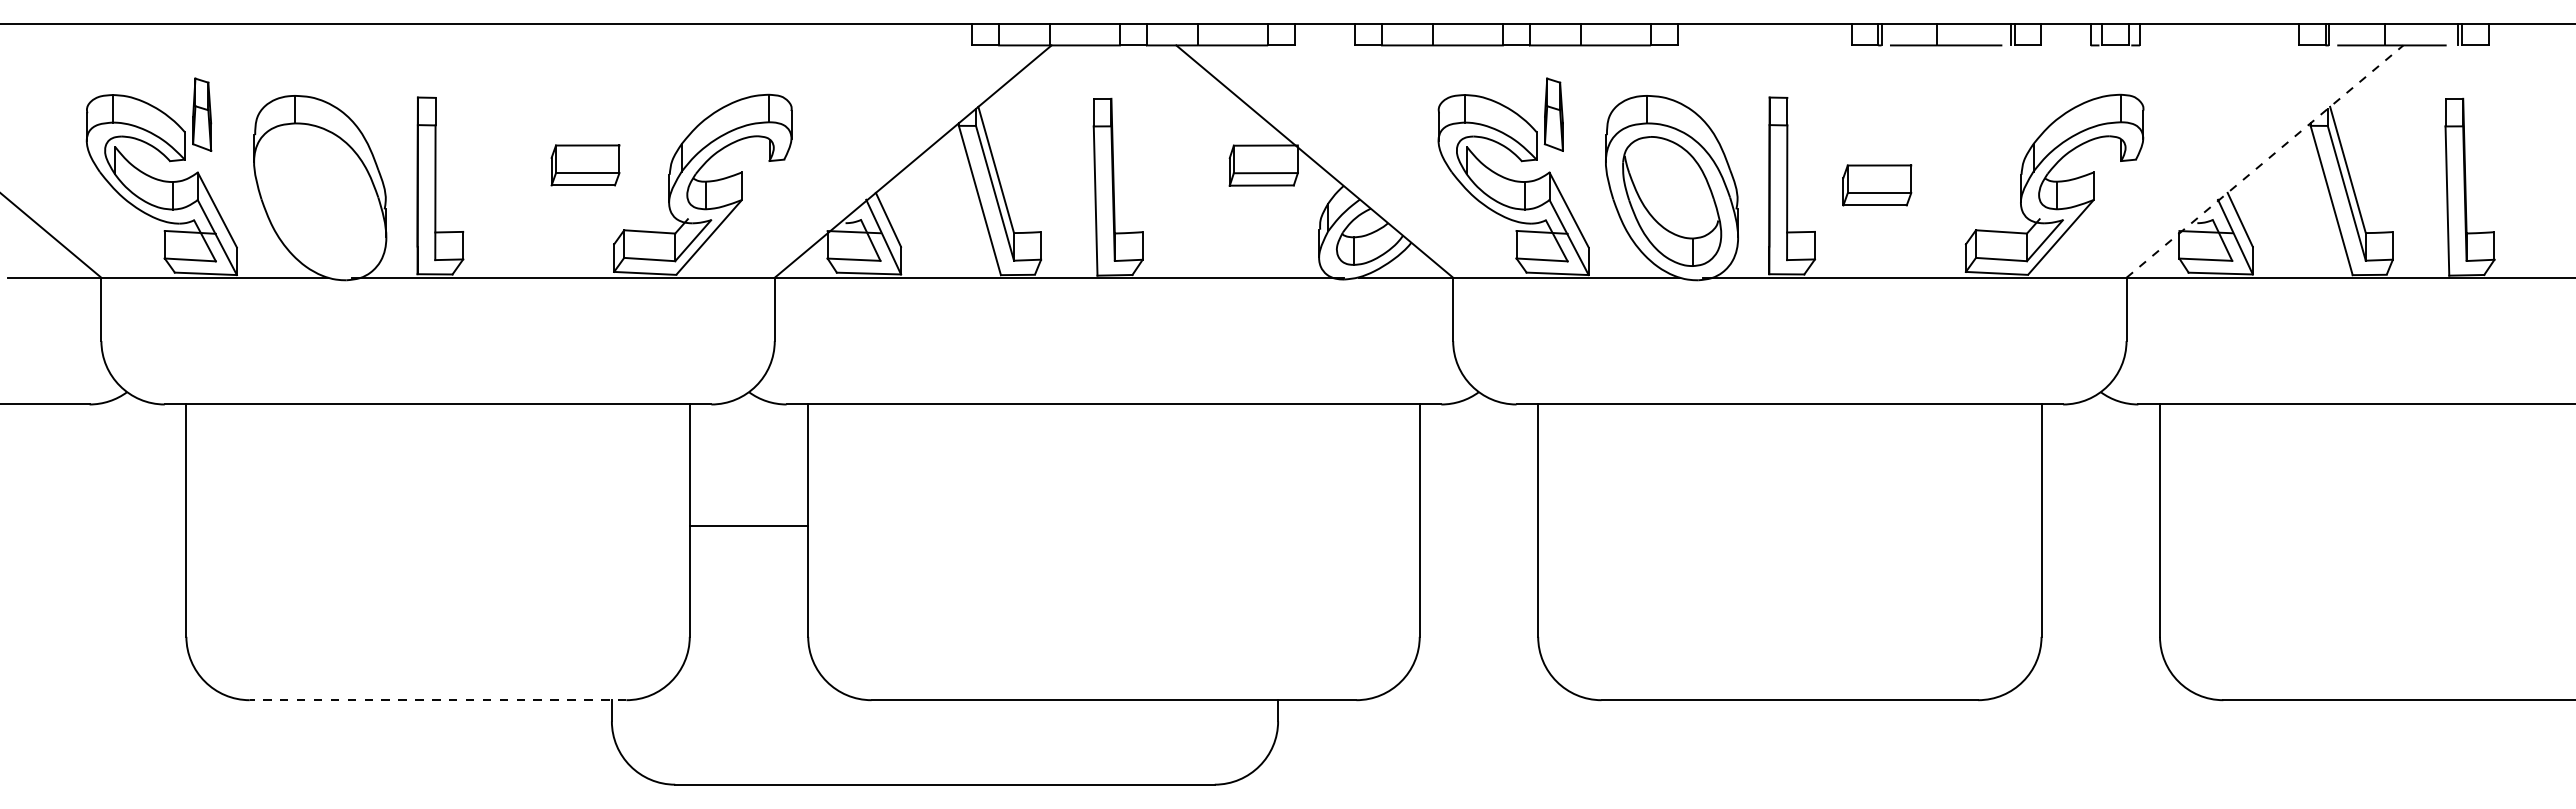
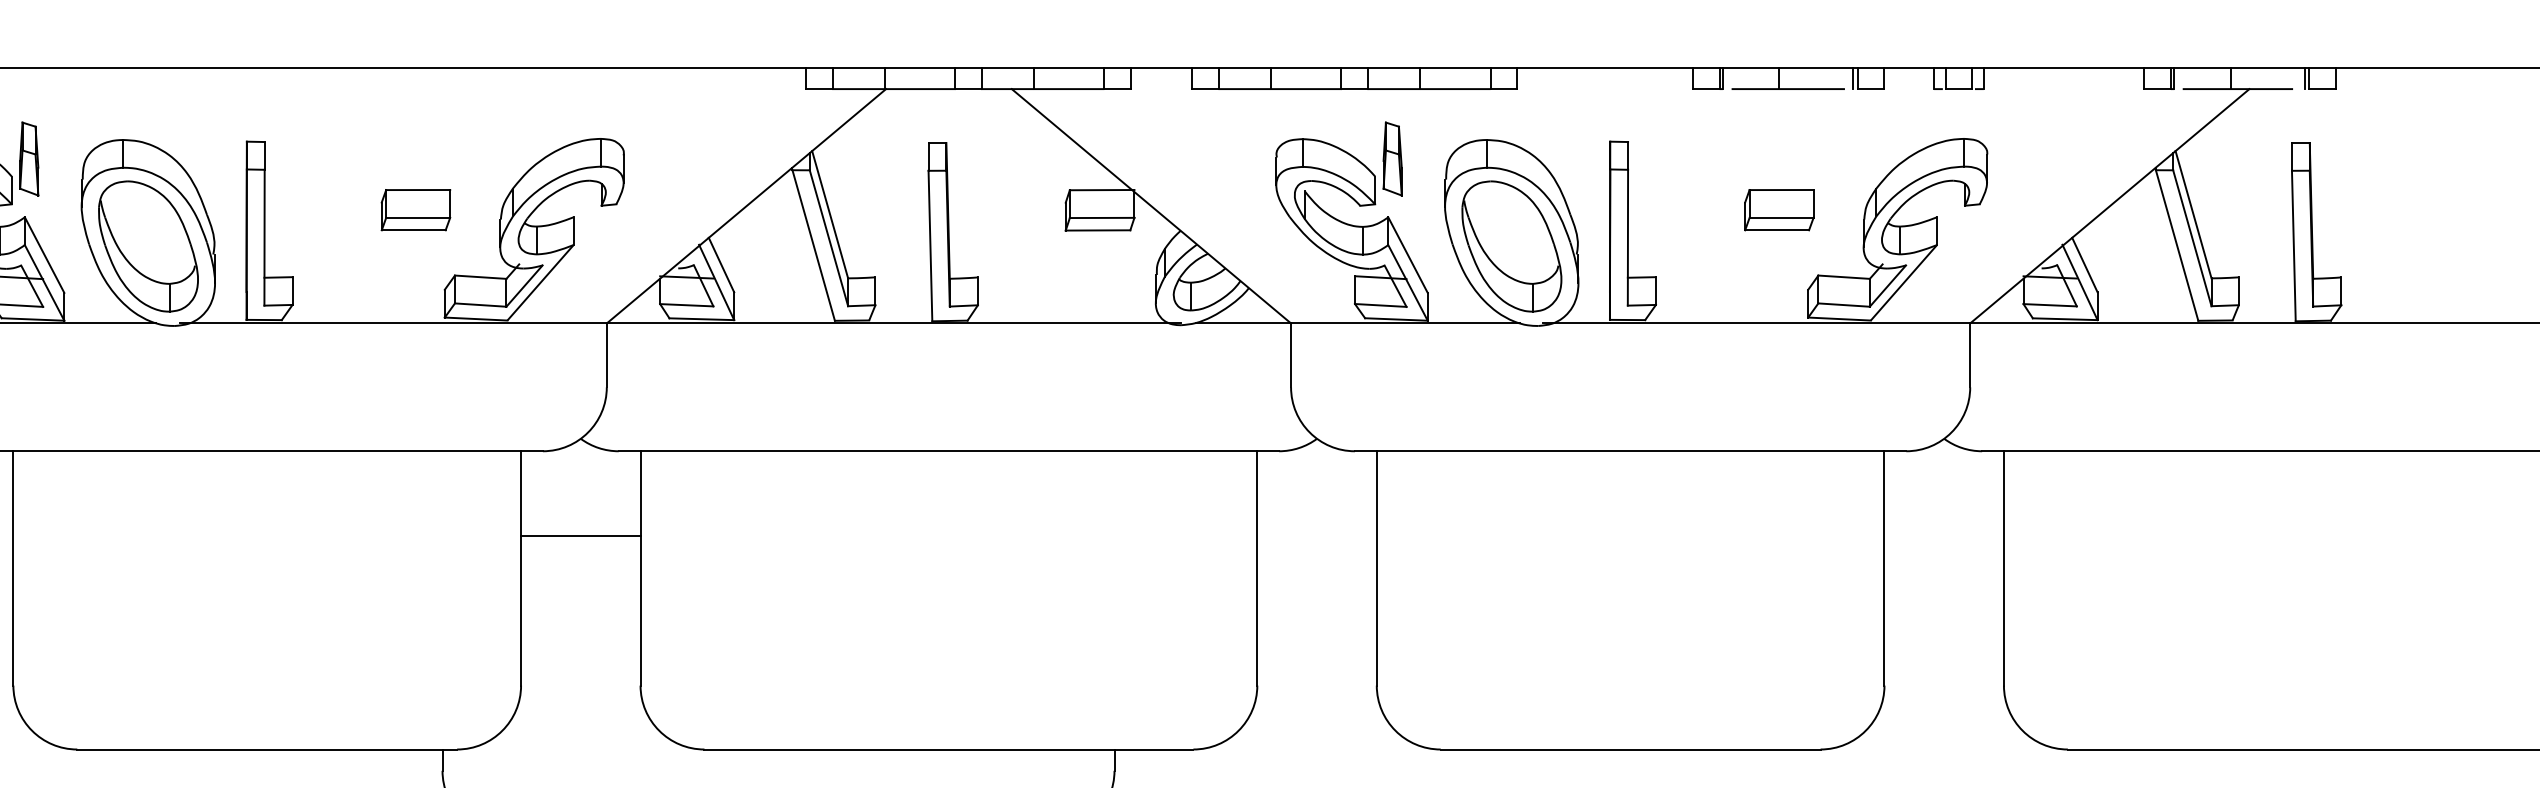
line: (2264, 161) -> (2109, 206), dashed -> solid
part: (1877, 185) -> (1779, 210), moved
part: (320, 201) -> (148, 246), added
line: (748, 525) -> (580, 535), moved
line: (437, 700) -> (266, 749), dashed -> solid

